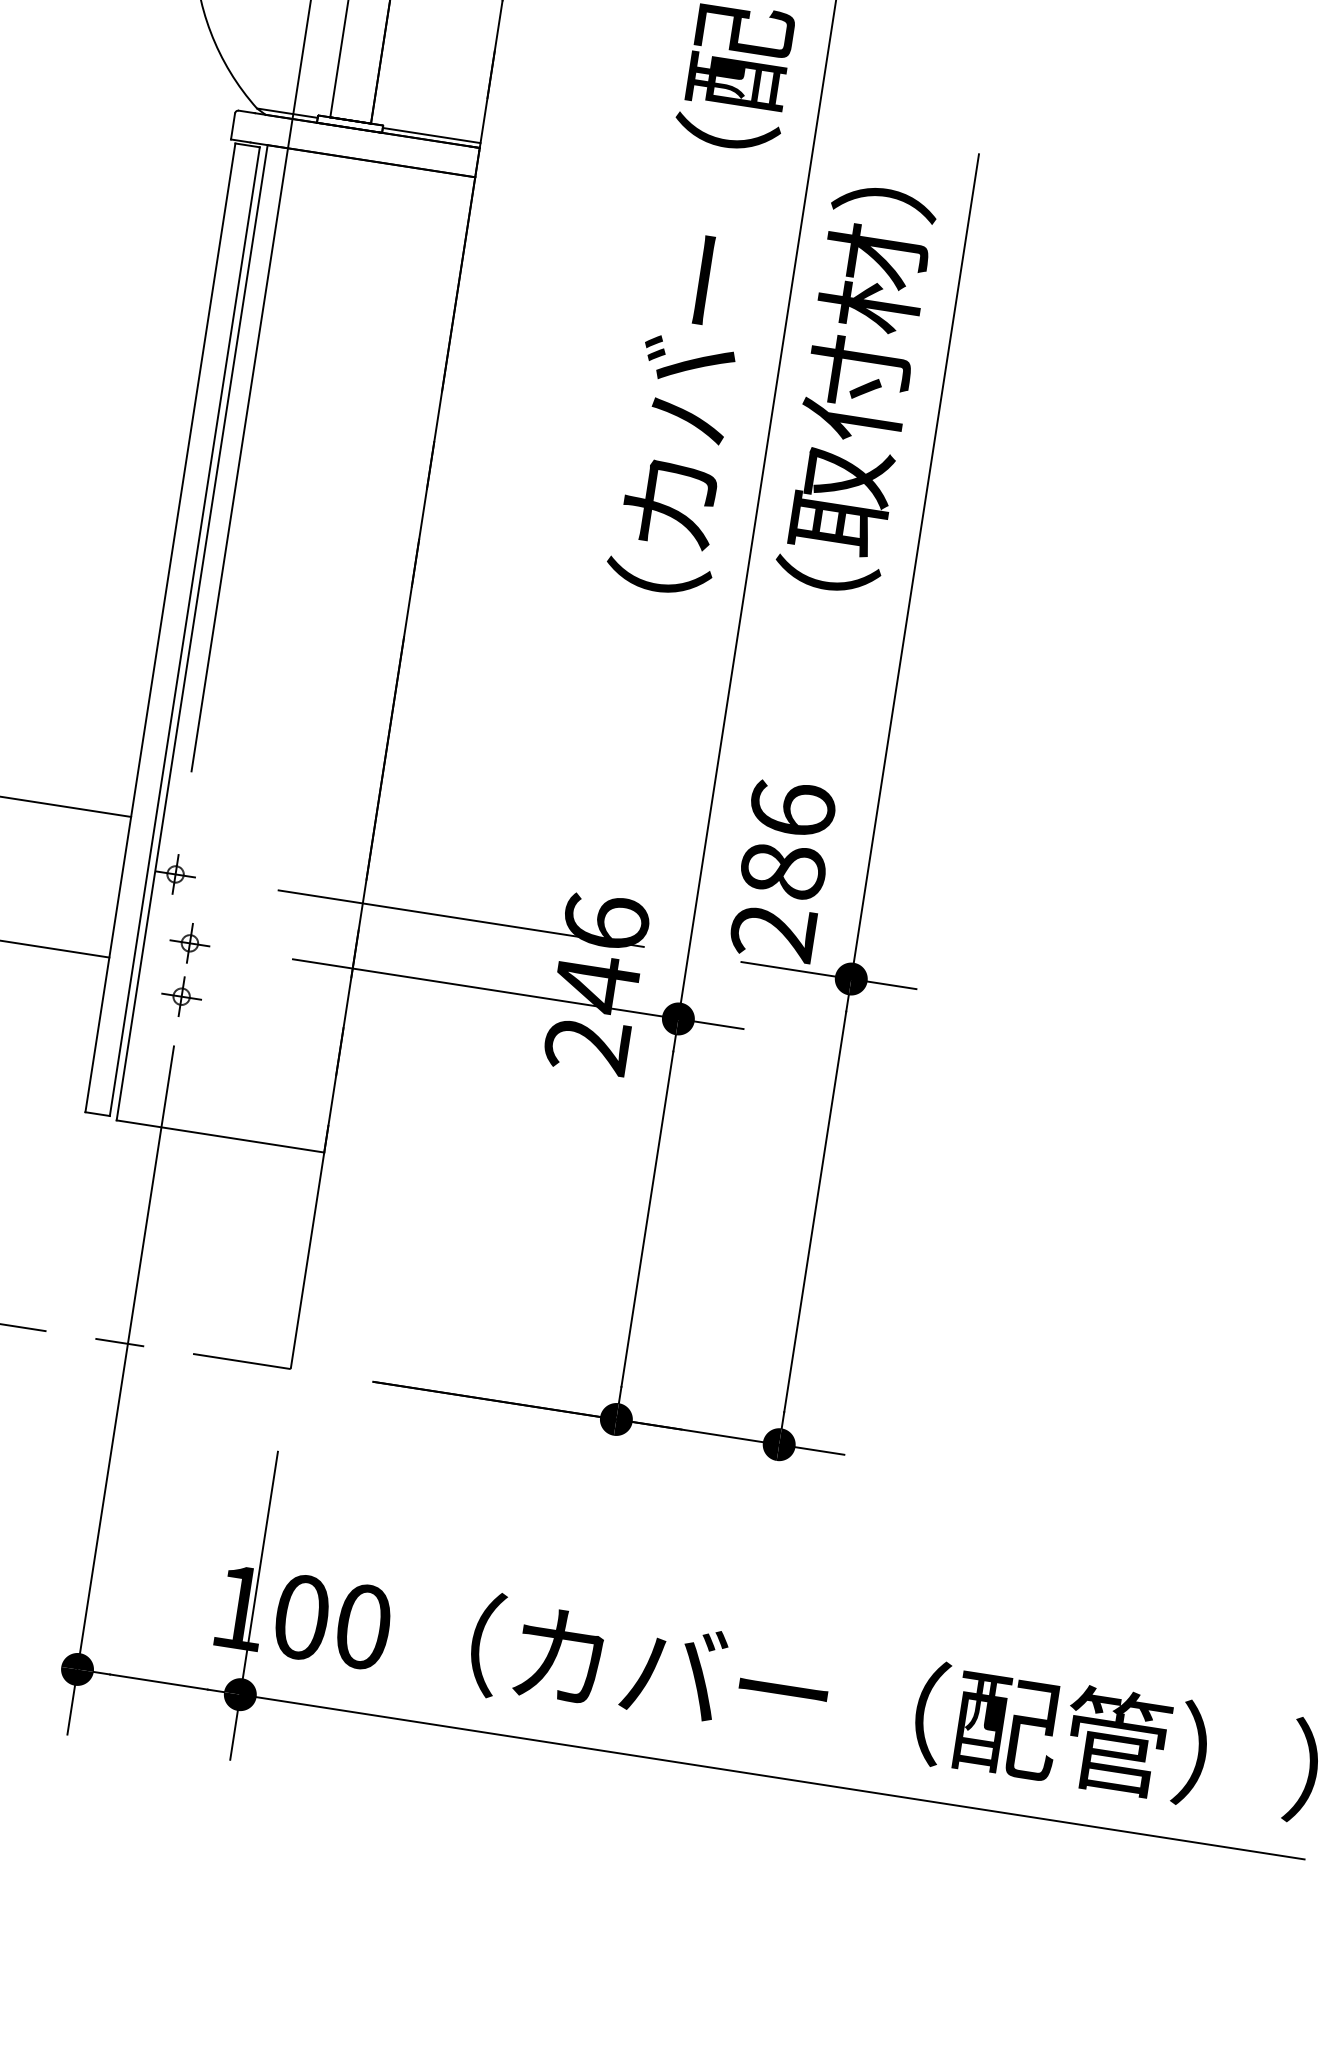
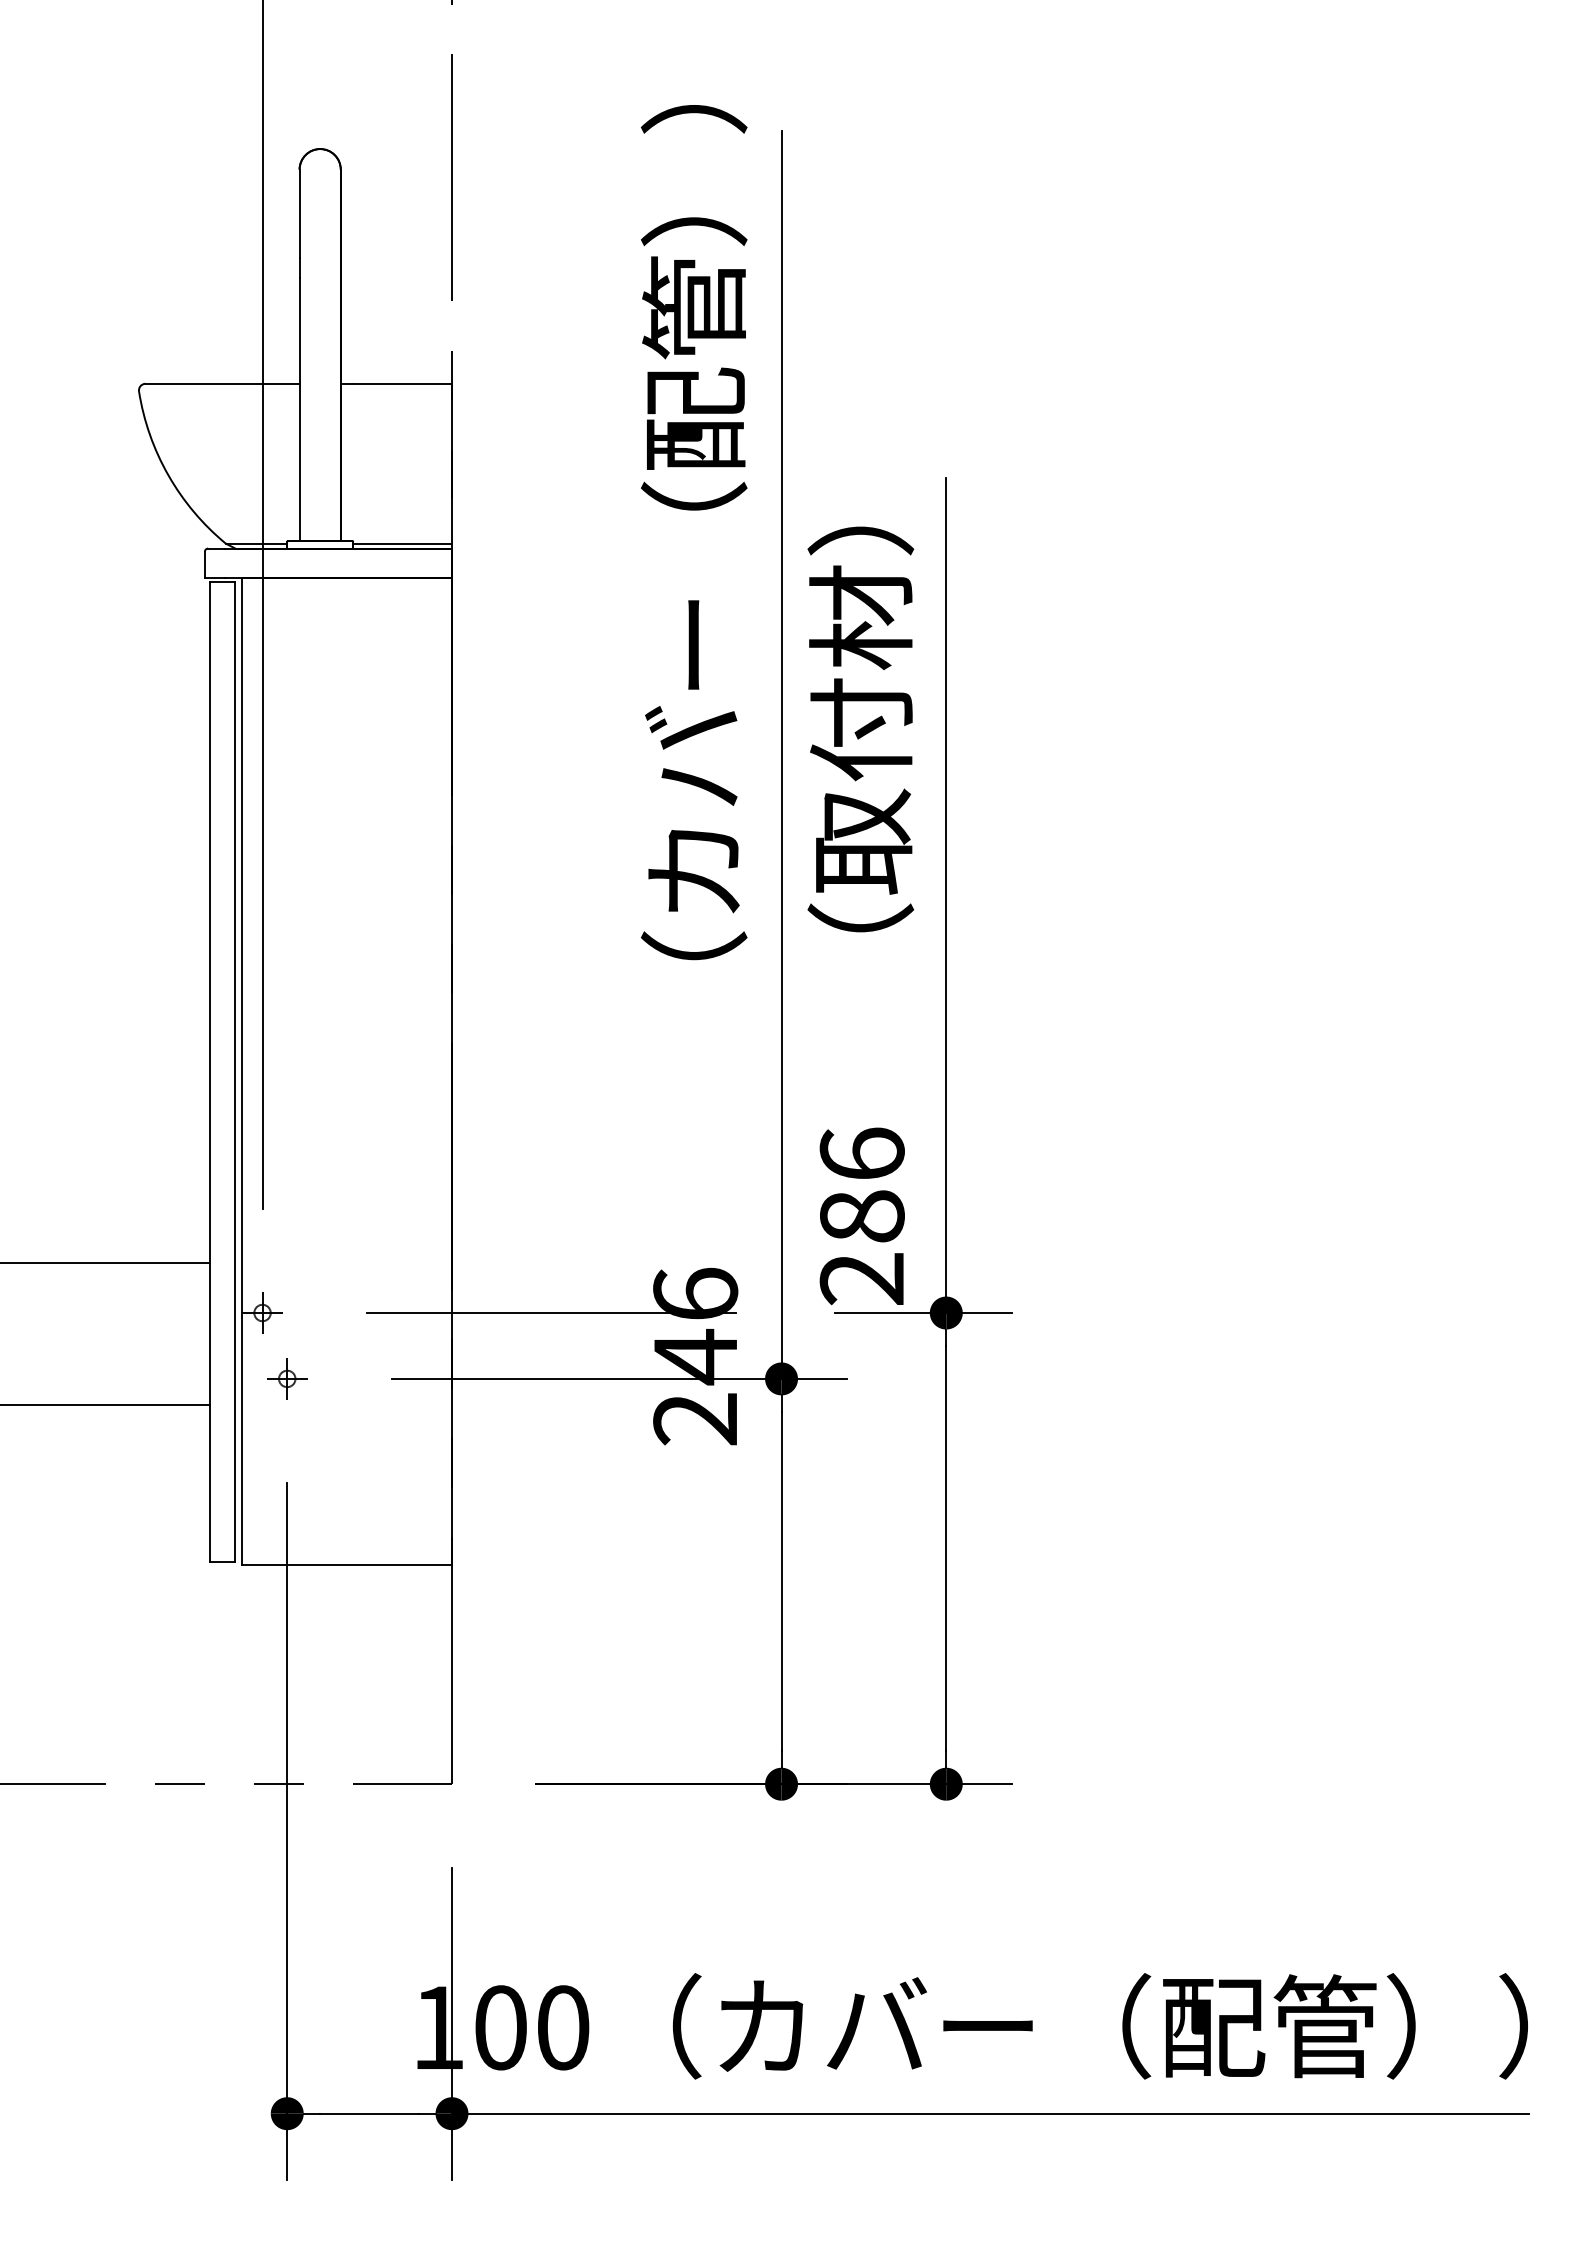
part: (181, 996) -> (287, 1432), removed

